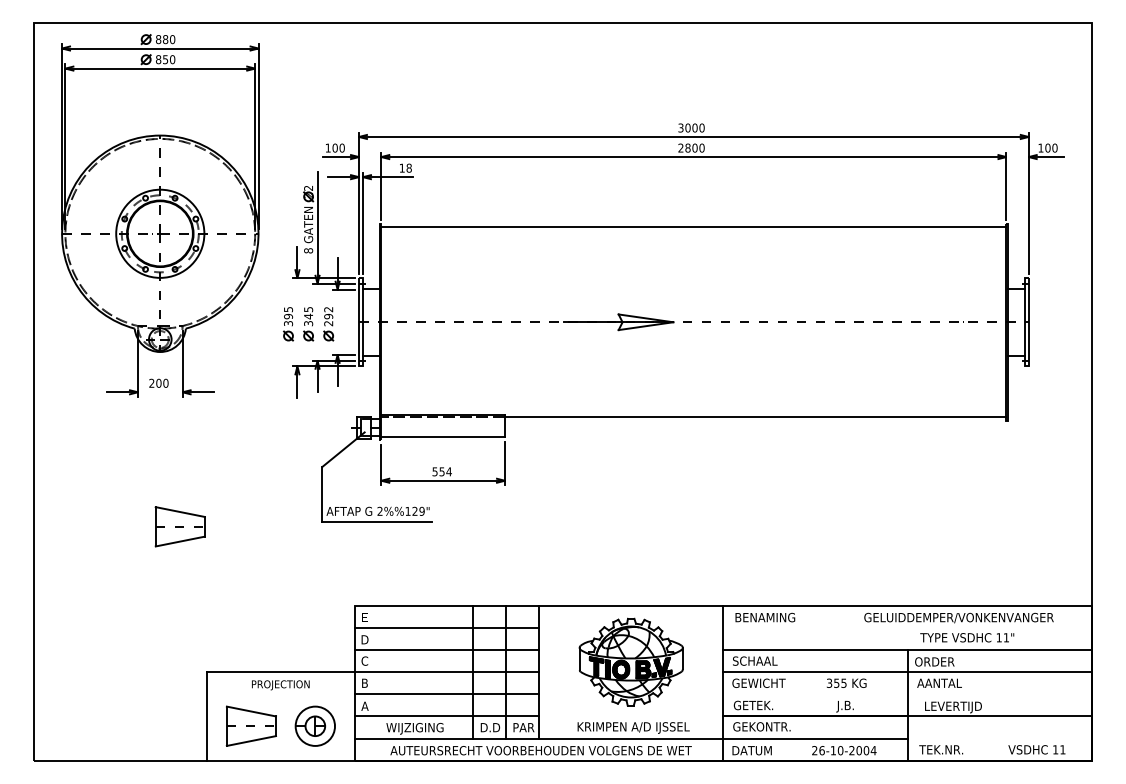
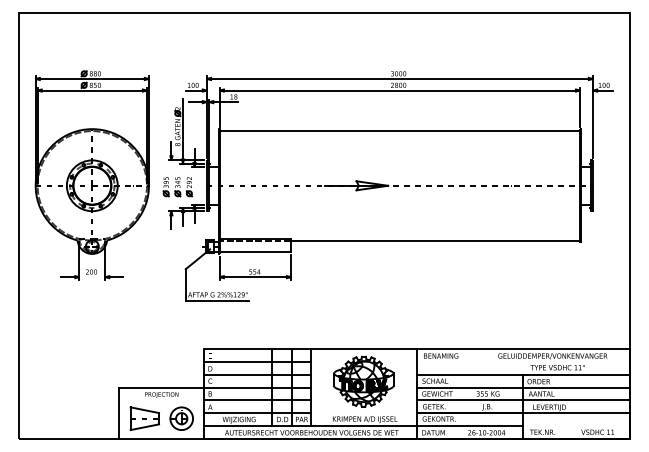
part: (158, 215) -> (91, 175), moved
part: (179, 526) -> (103, 303), removed
line: (906, 694) -> (522, 400), added

